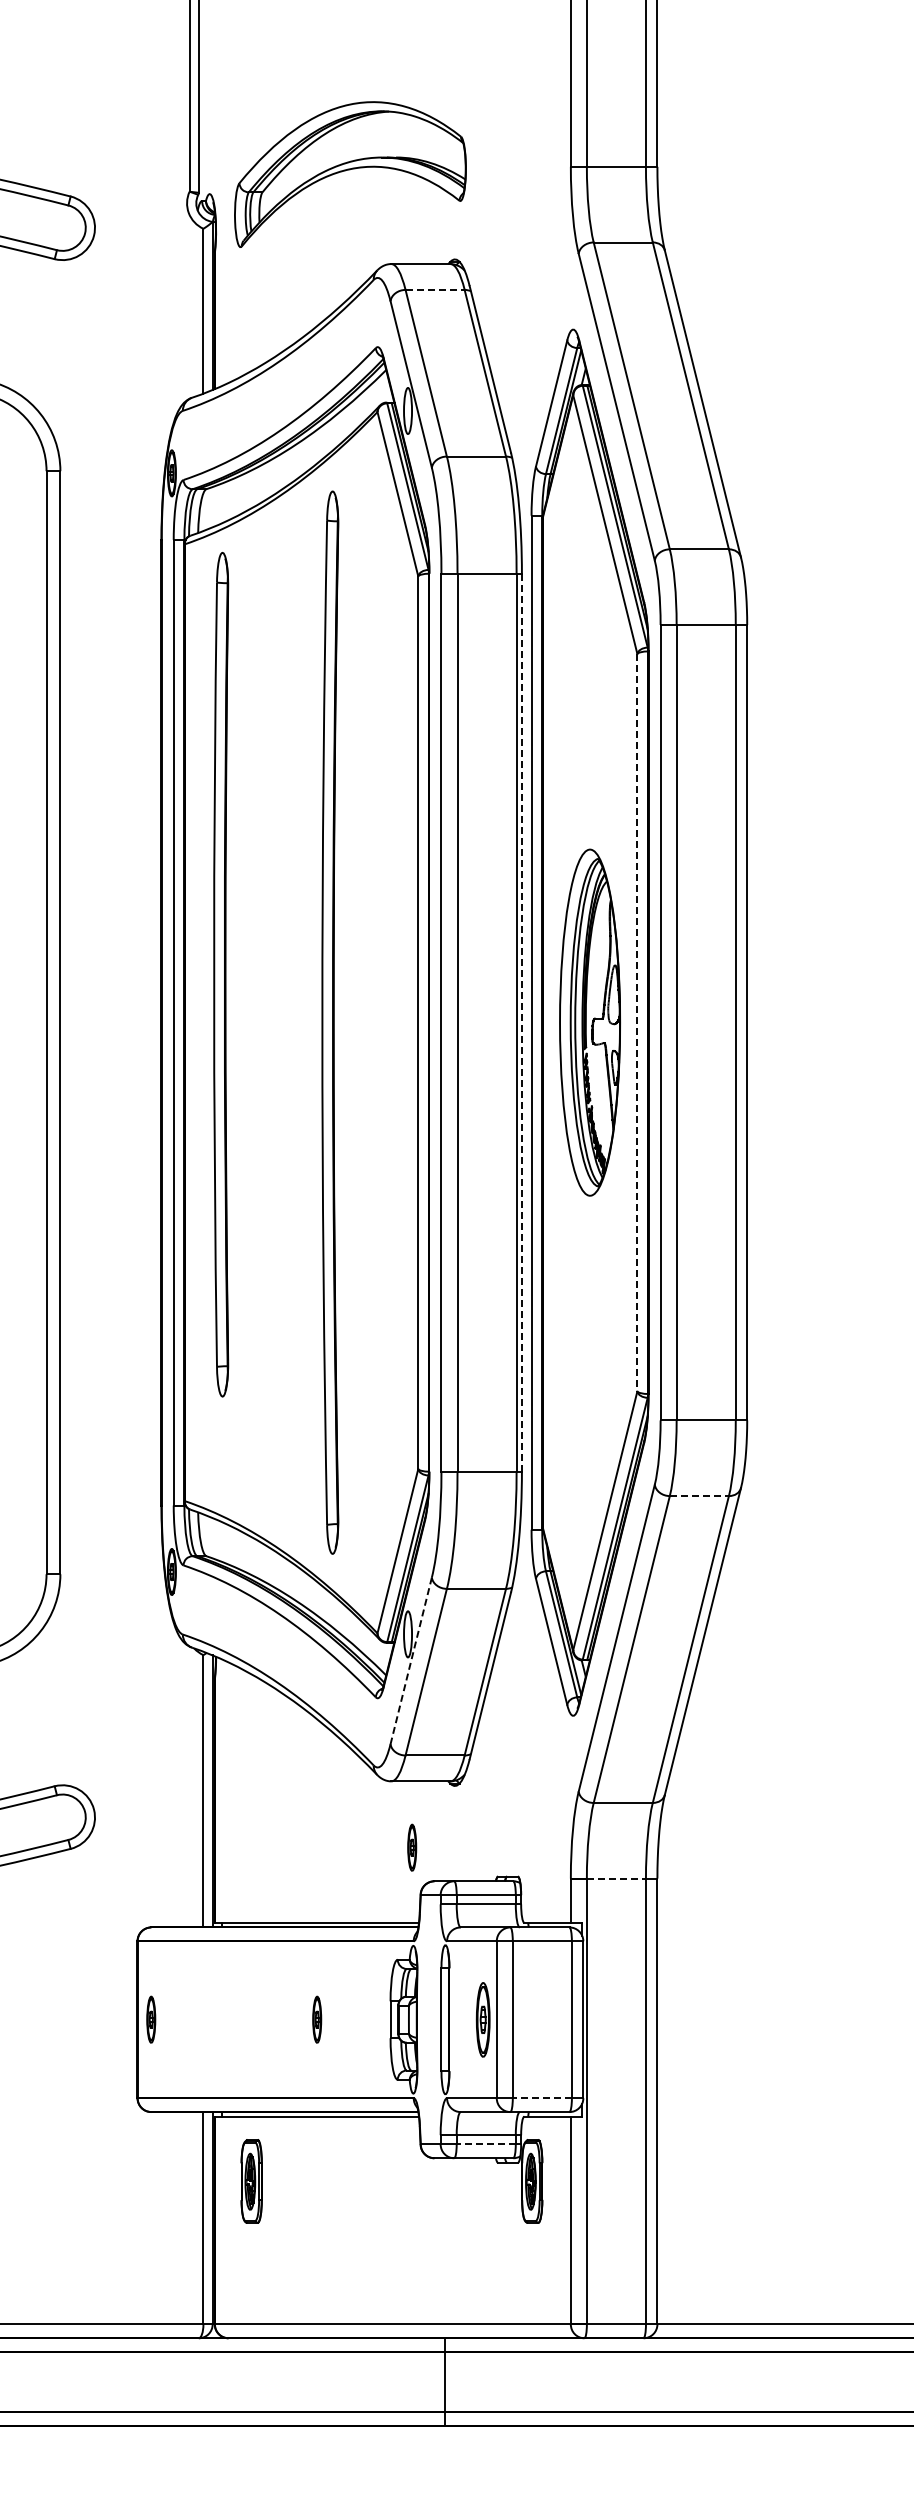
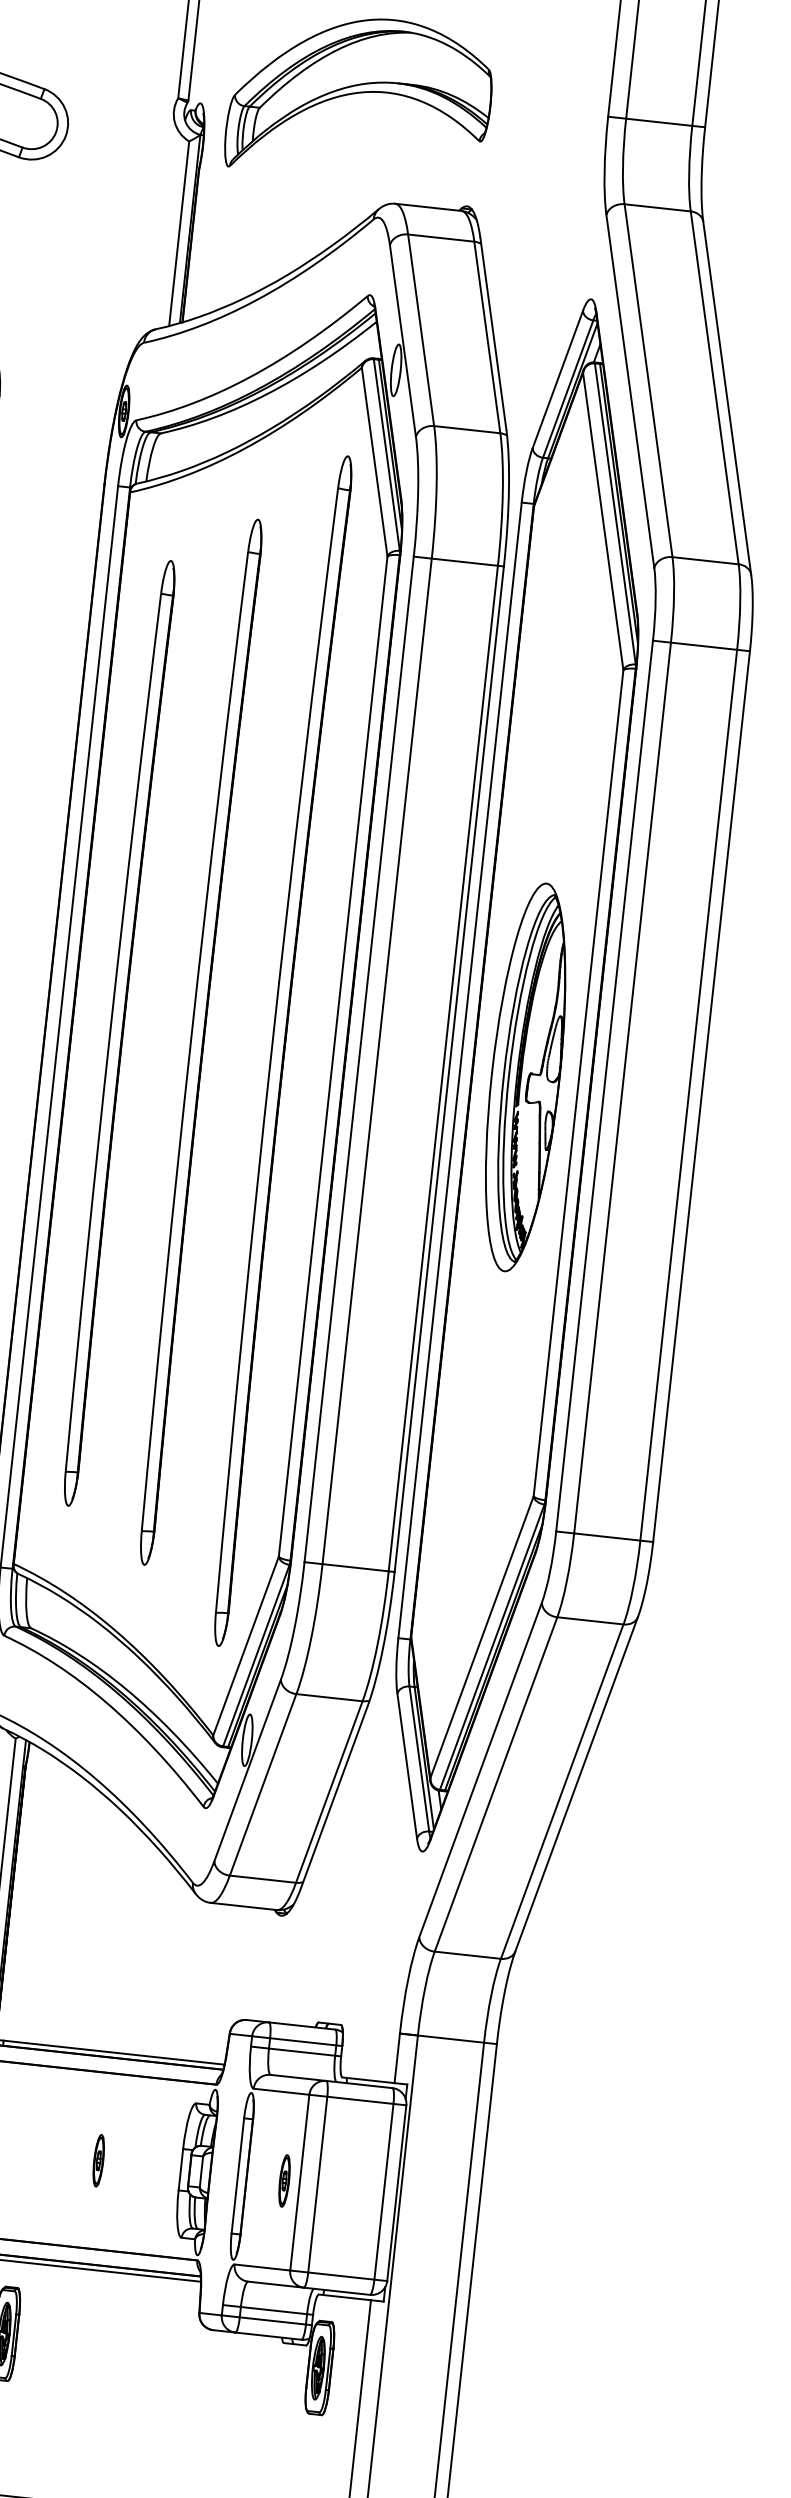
line: (435, 289) -> (441, 237), dashed -> solid
part: (221, 974) -> (118, 1033), moved
part: (298, 1022) -> (199, 1041), added
part: (330, 1022) -> (280, 1050), moved
line: (521, 1022) -> (448, 1068), dashed -> solid
line: (637, 1022) -> (578, 1083), dashed -> solid
line: (699, 1496) -> (590, 1621), dashed -> solid
line: (411, 1660) -> (248, 1769), dashed -> solid
part: (412, 1847) -> (226, 1979), removed
line: (616, 1878) -> (451, 2039), dashed -> solid
part: (482, 2019) -> (283, 2180), size x0.62
line: (542, 2098) -> (341, 2276), dashed -> solid
line: (486, 2144) -> (273, 2321), dashed -> solid

